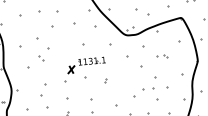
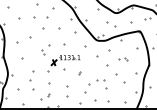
part: (43, 54) -> (45, 49), moved
part: (145, 94) -> (97, 84), moved

